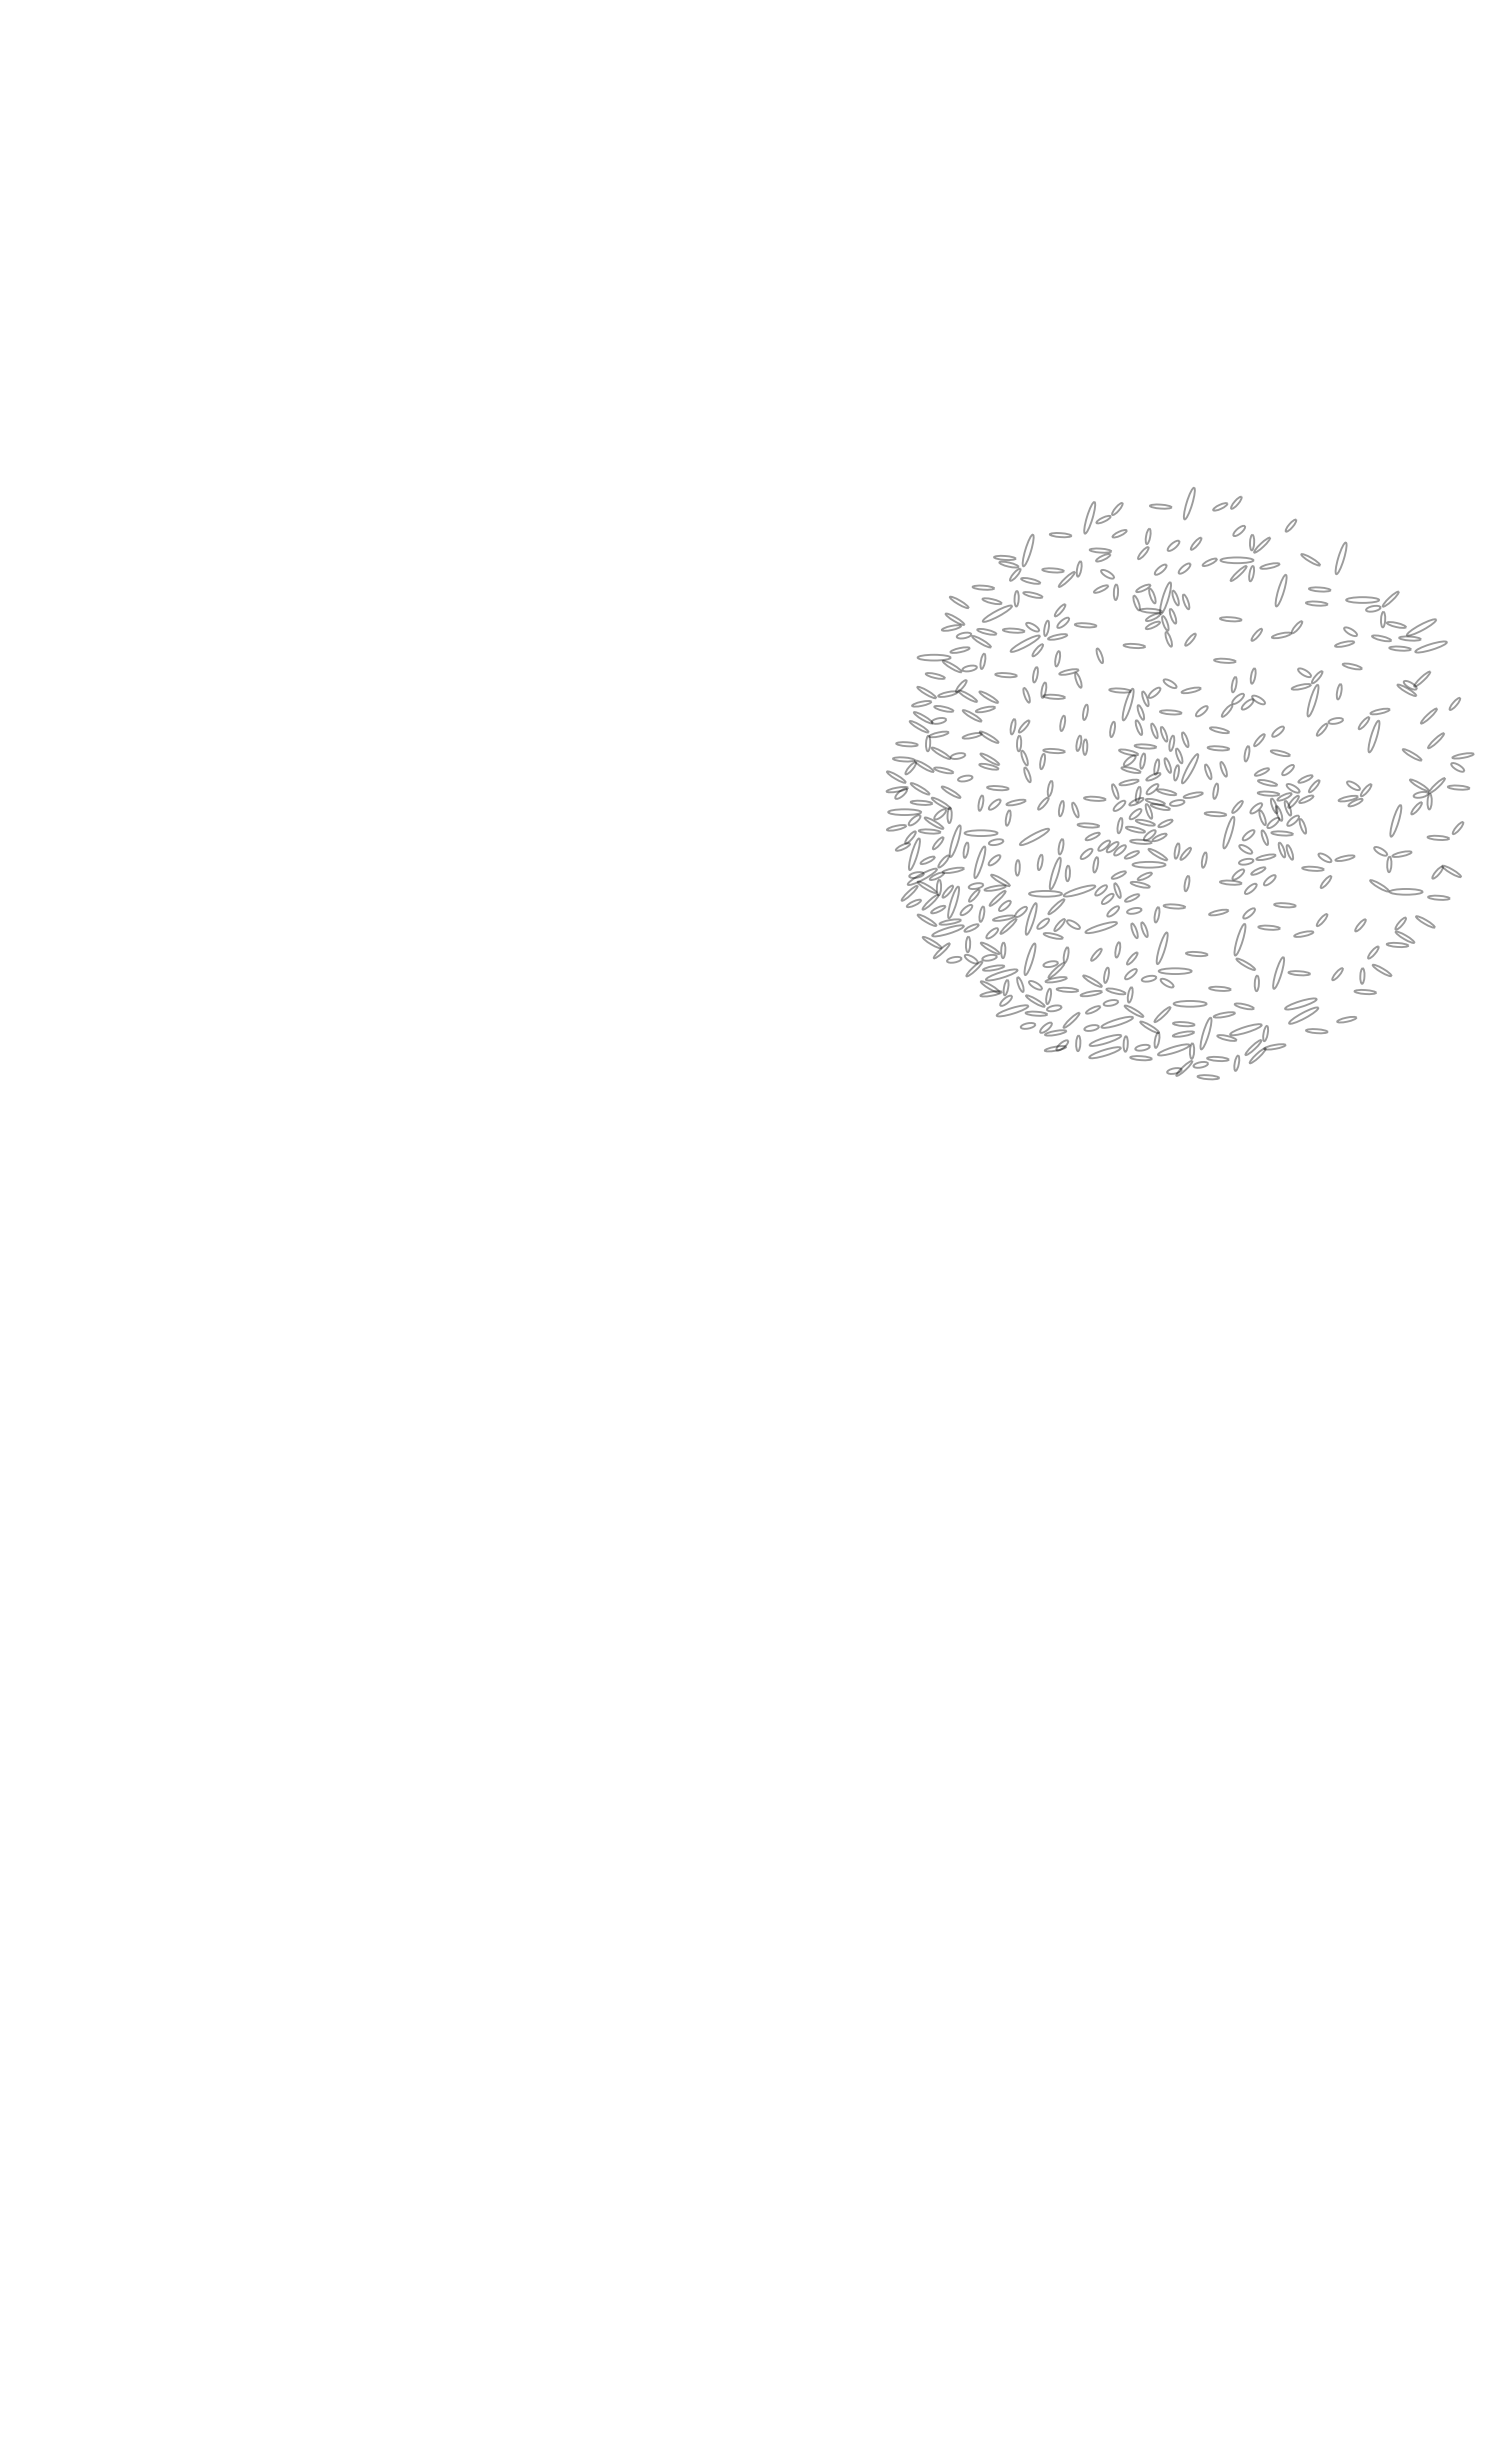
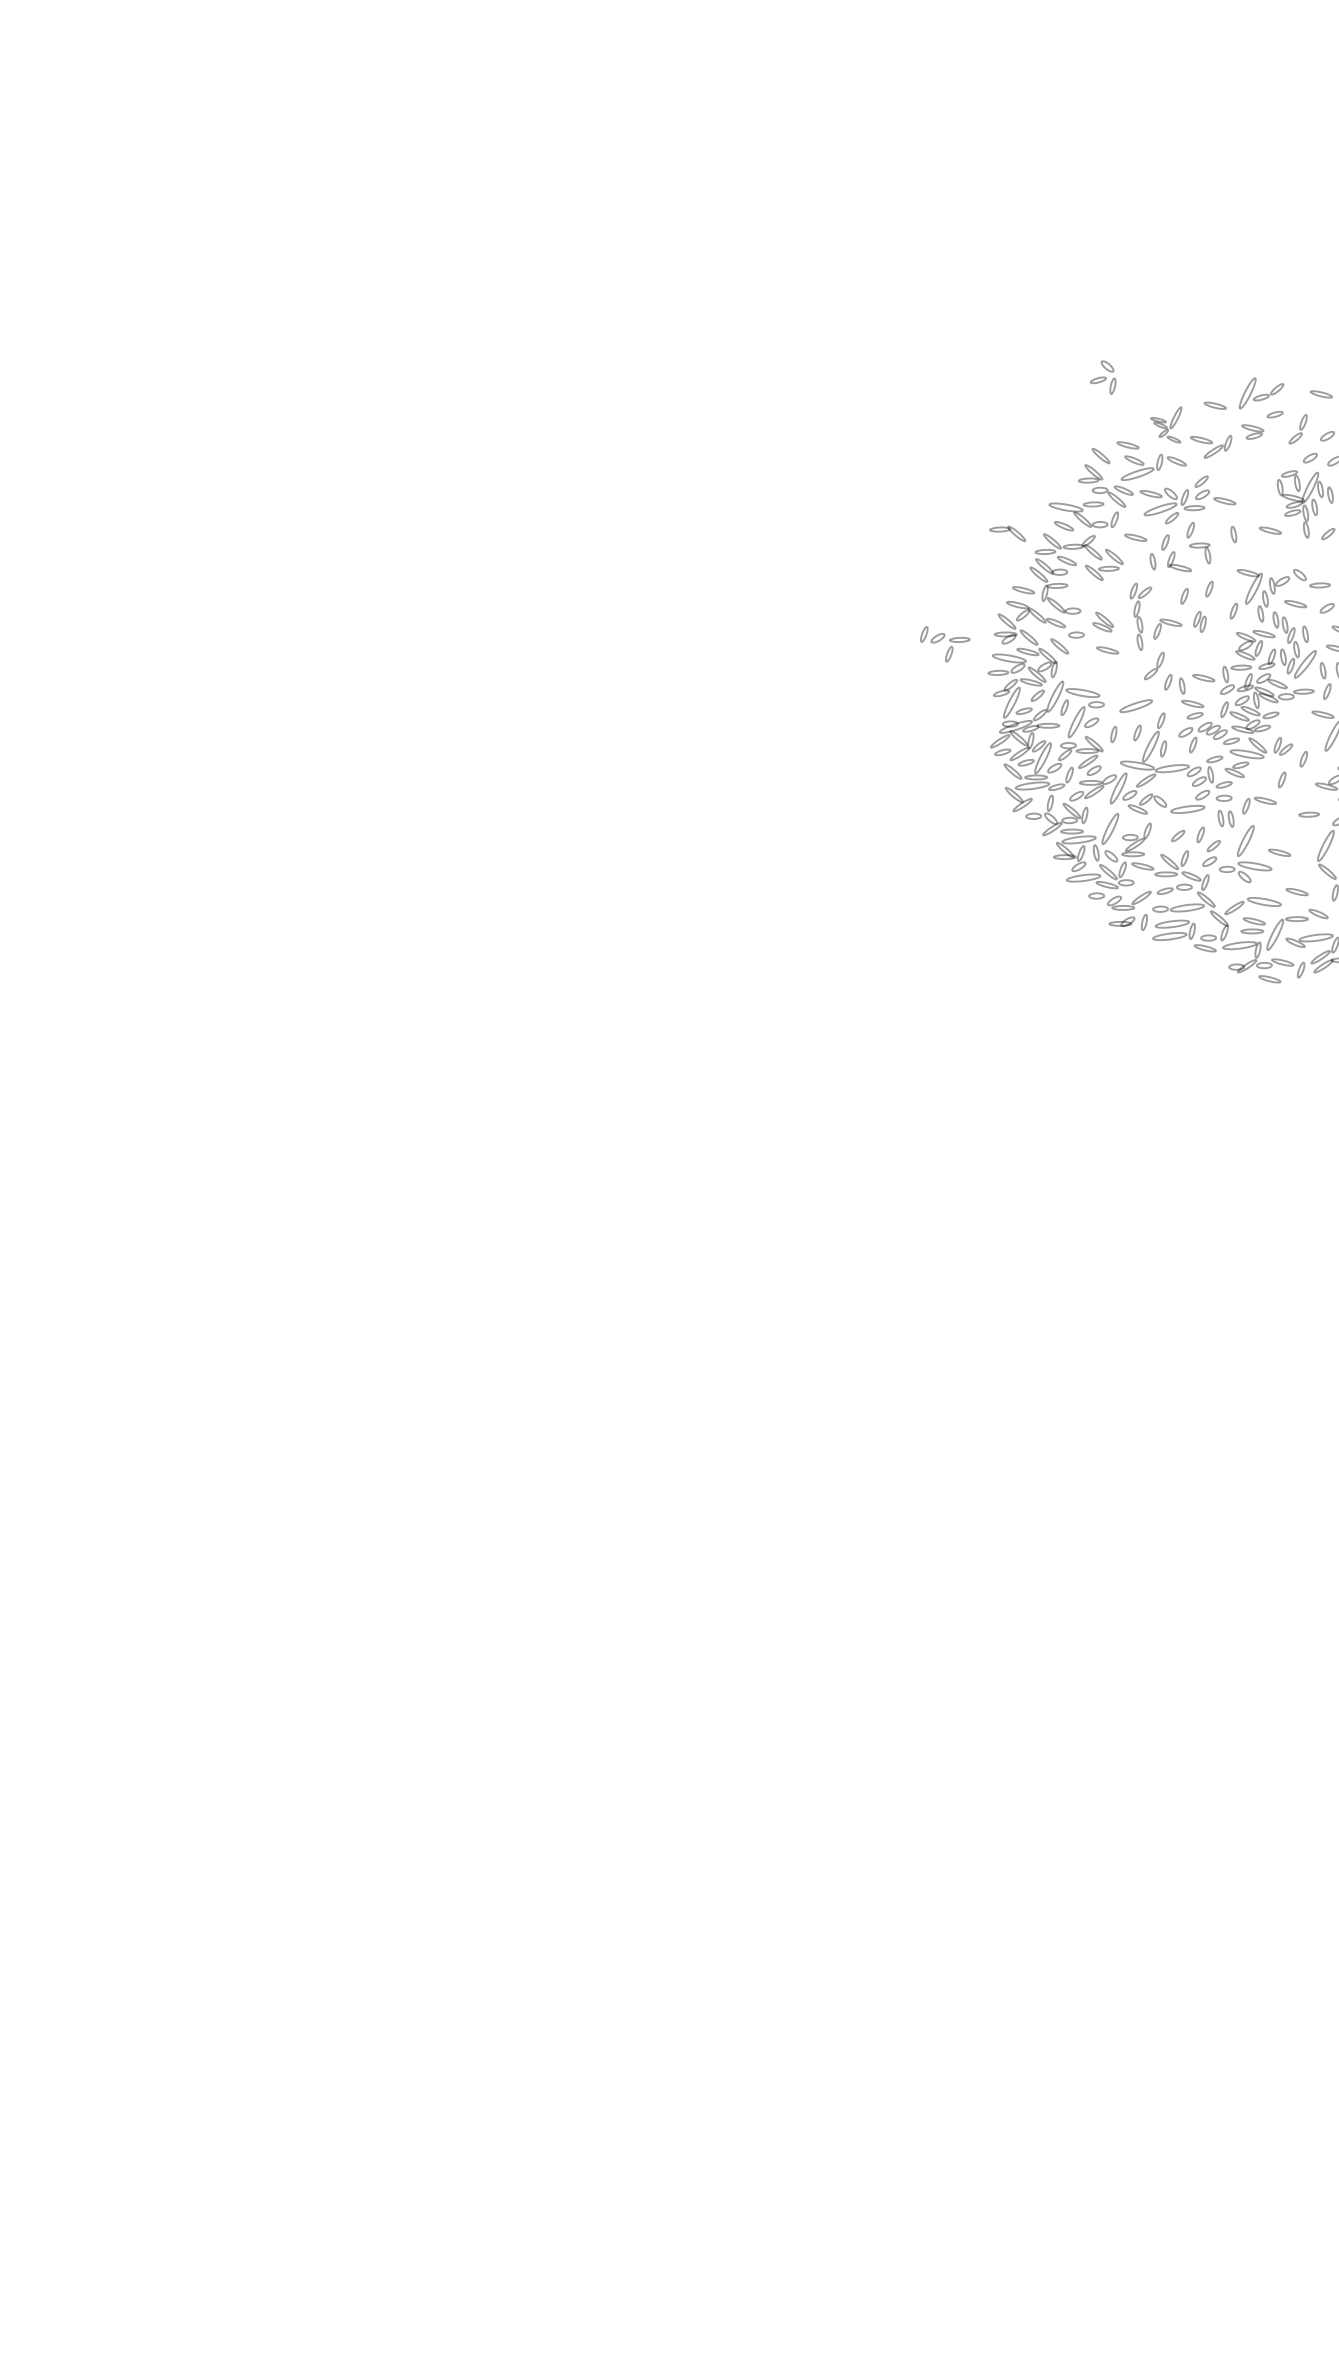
part: (1016, 559) -> (1166, 422), size x0.7
part: (1105, 584) -> (1103, 376), moved
part: (980, 736) -> (1008, 531), moved
part: (1001, 810) -> (943, 645), moved

